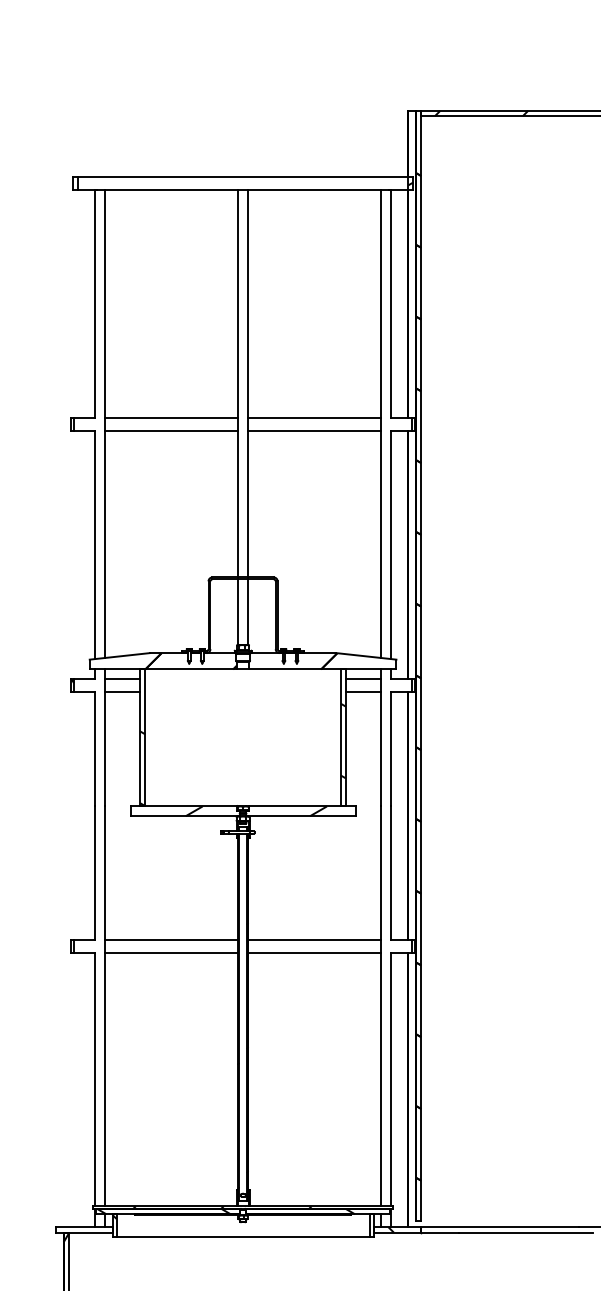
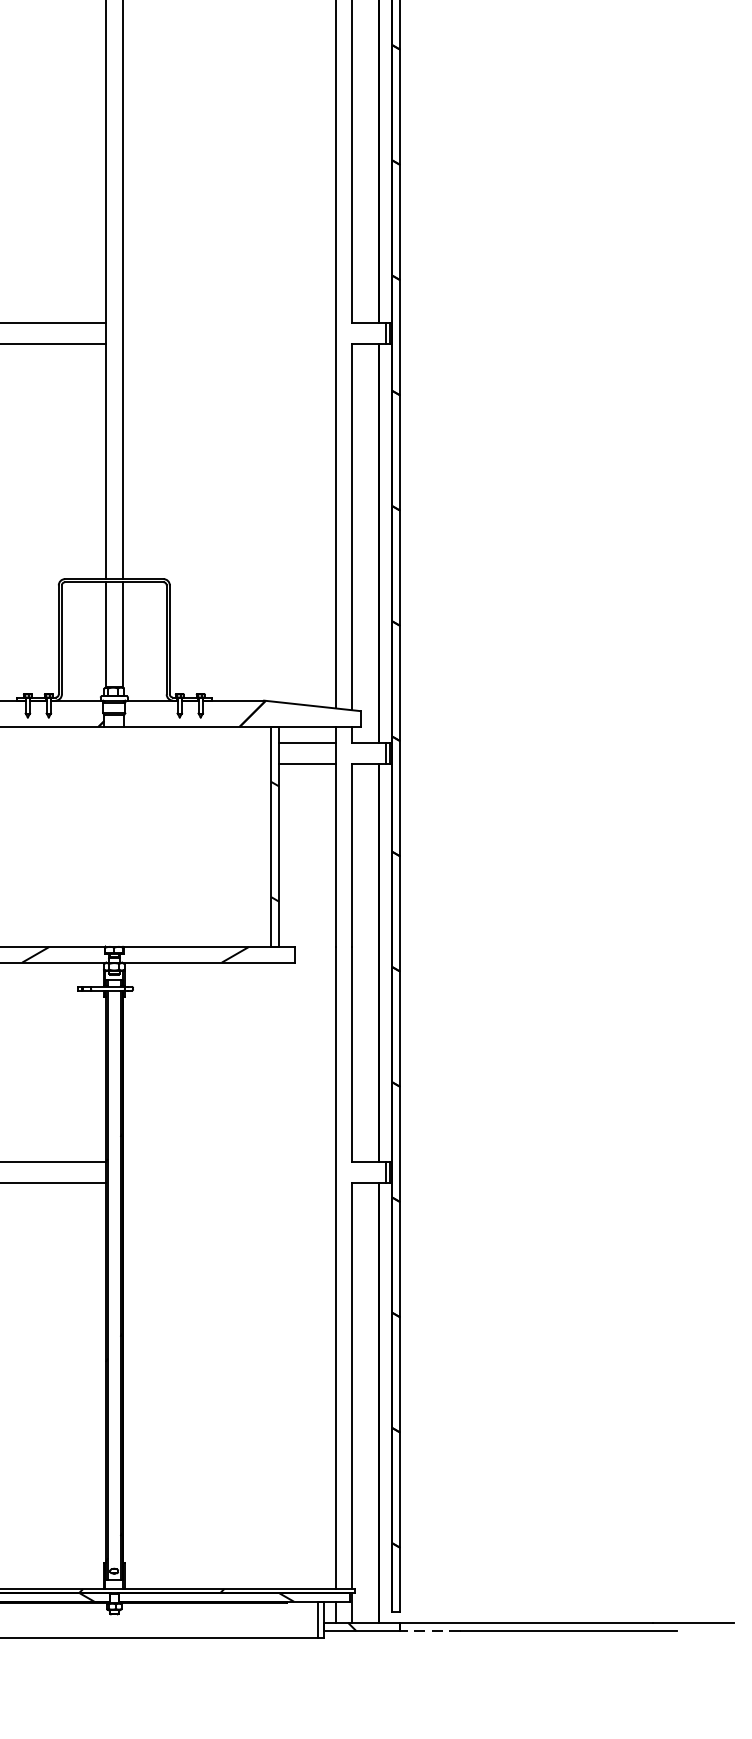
line: (314, 418) -> (228, 323), removed
line: (314, 431) -> (228, 344), removed
line: (314, 940) -> (228, 1162), removed
line: (314, 953) -> (228, 1183), removed
line: (439, 1232) -> (429, 1631), solid -> dashed

